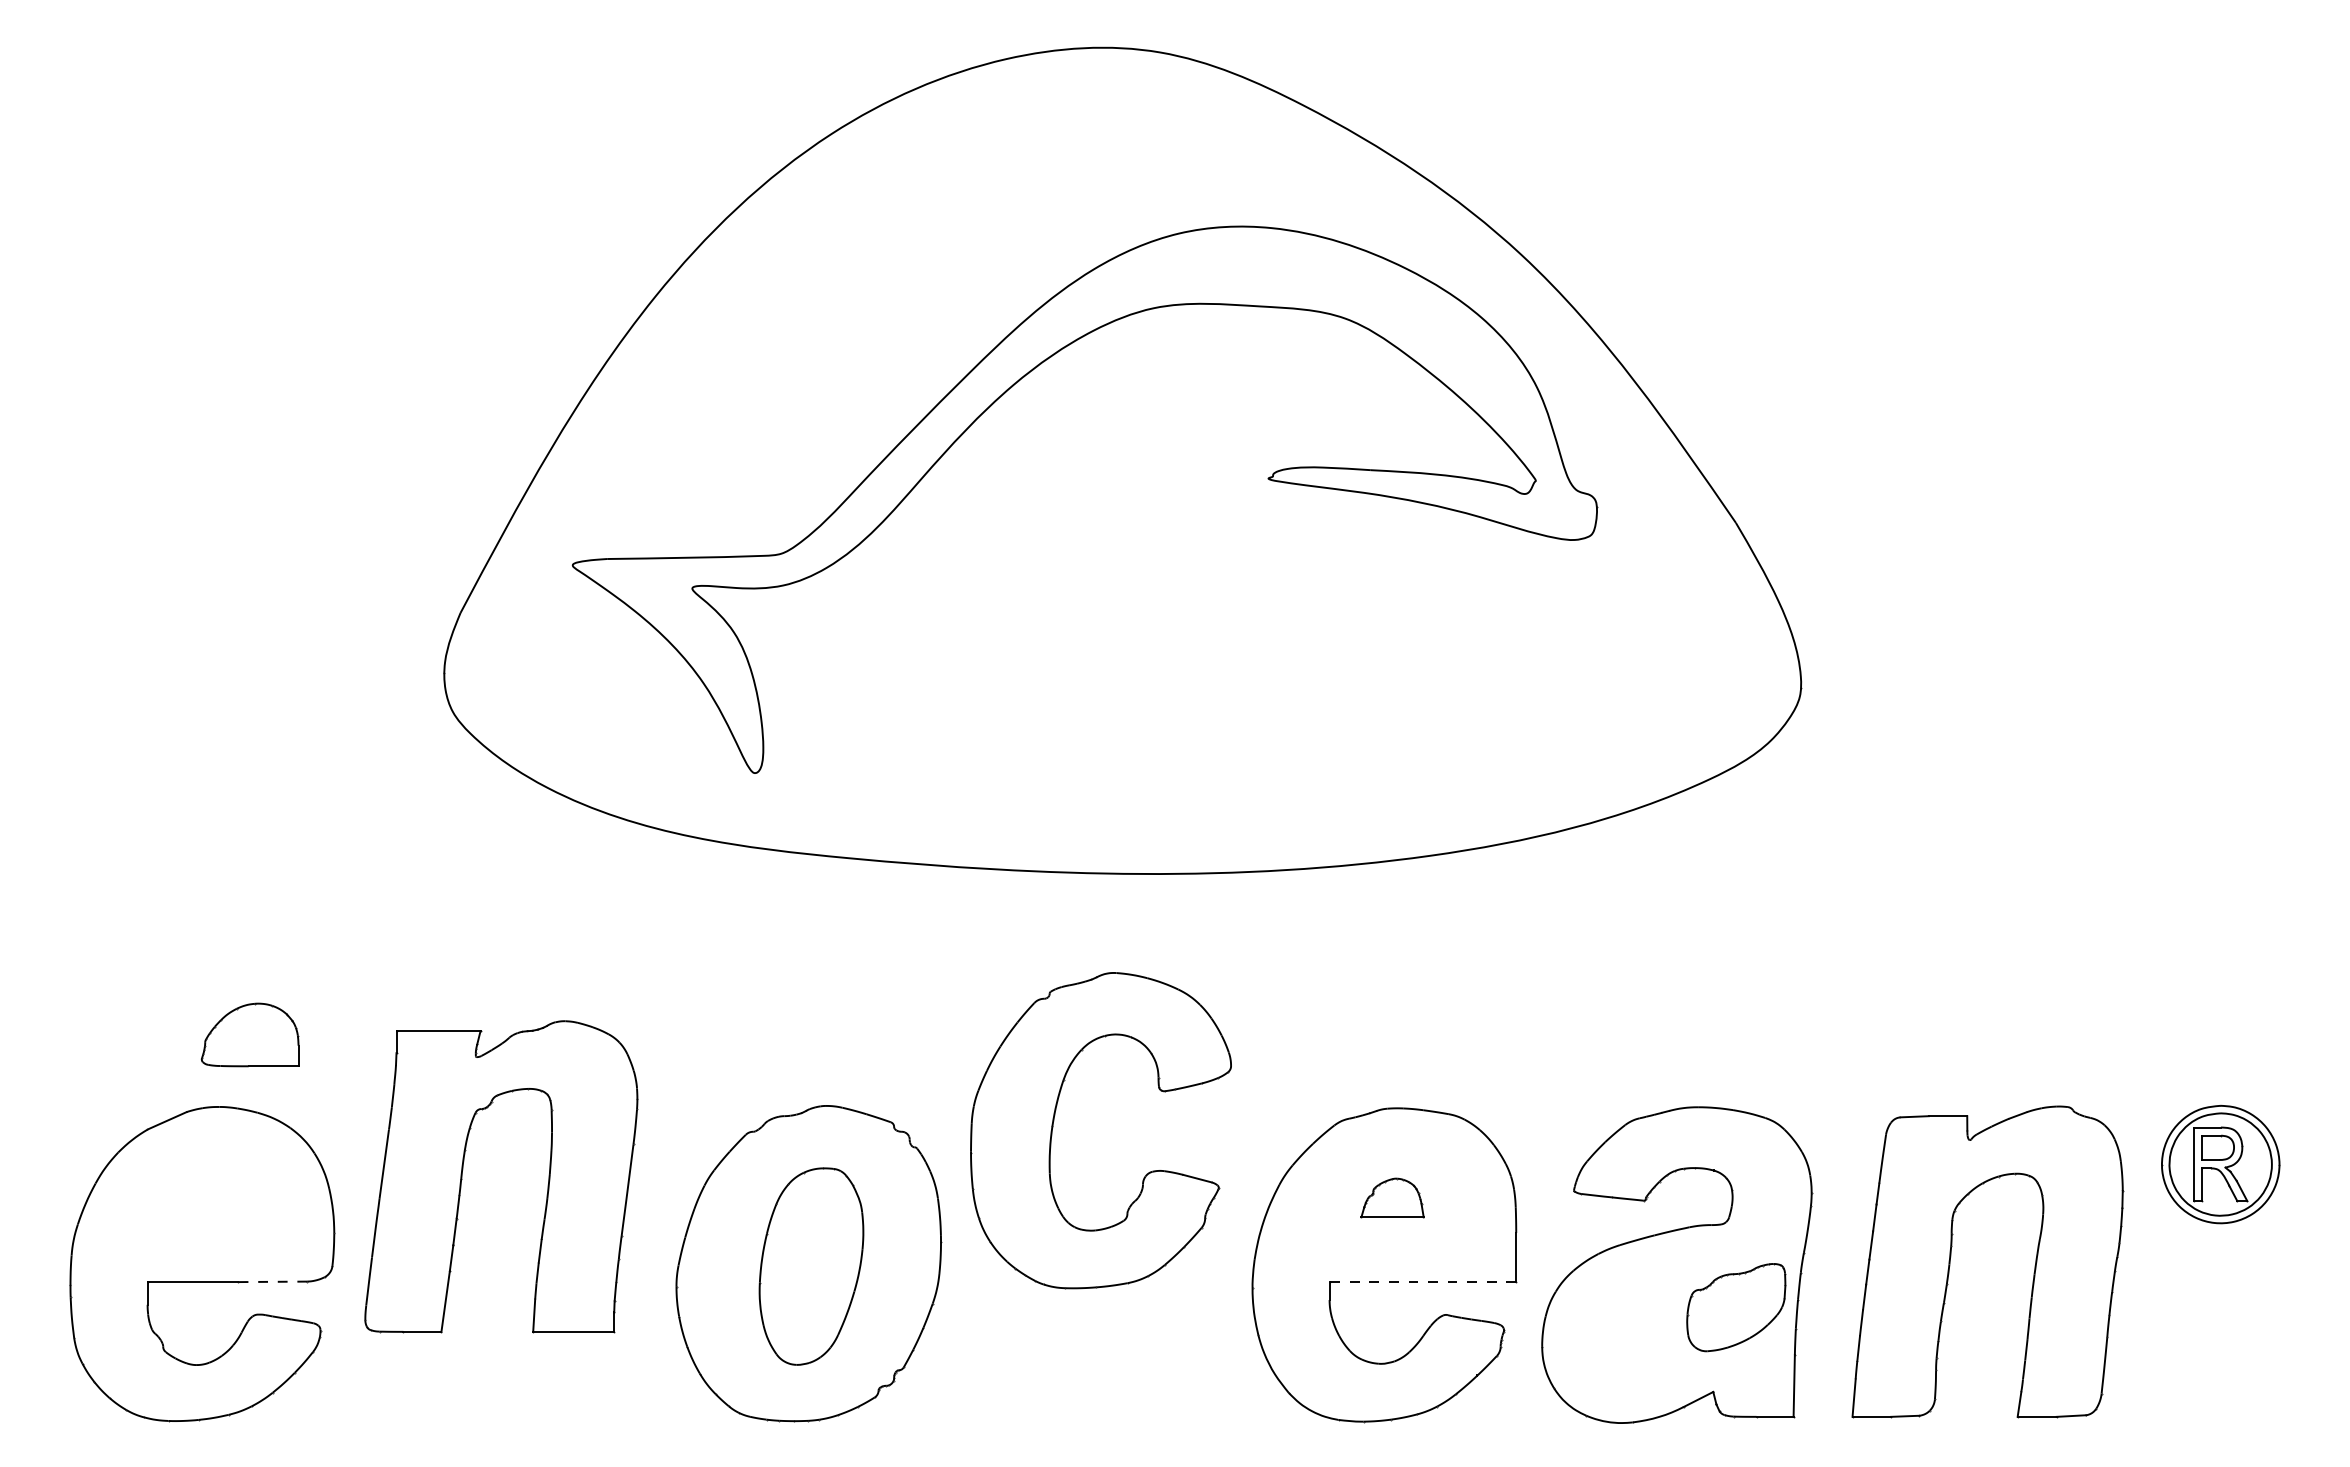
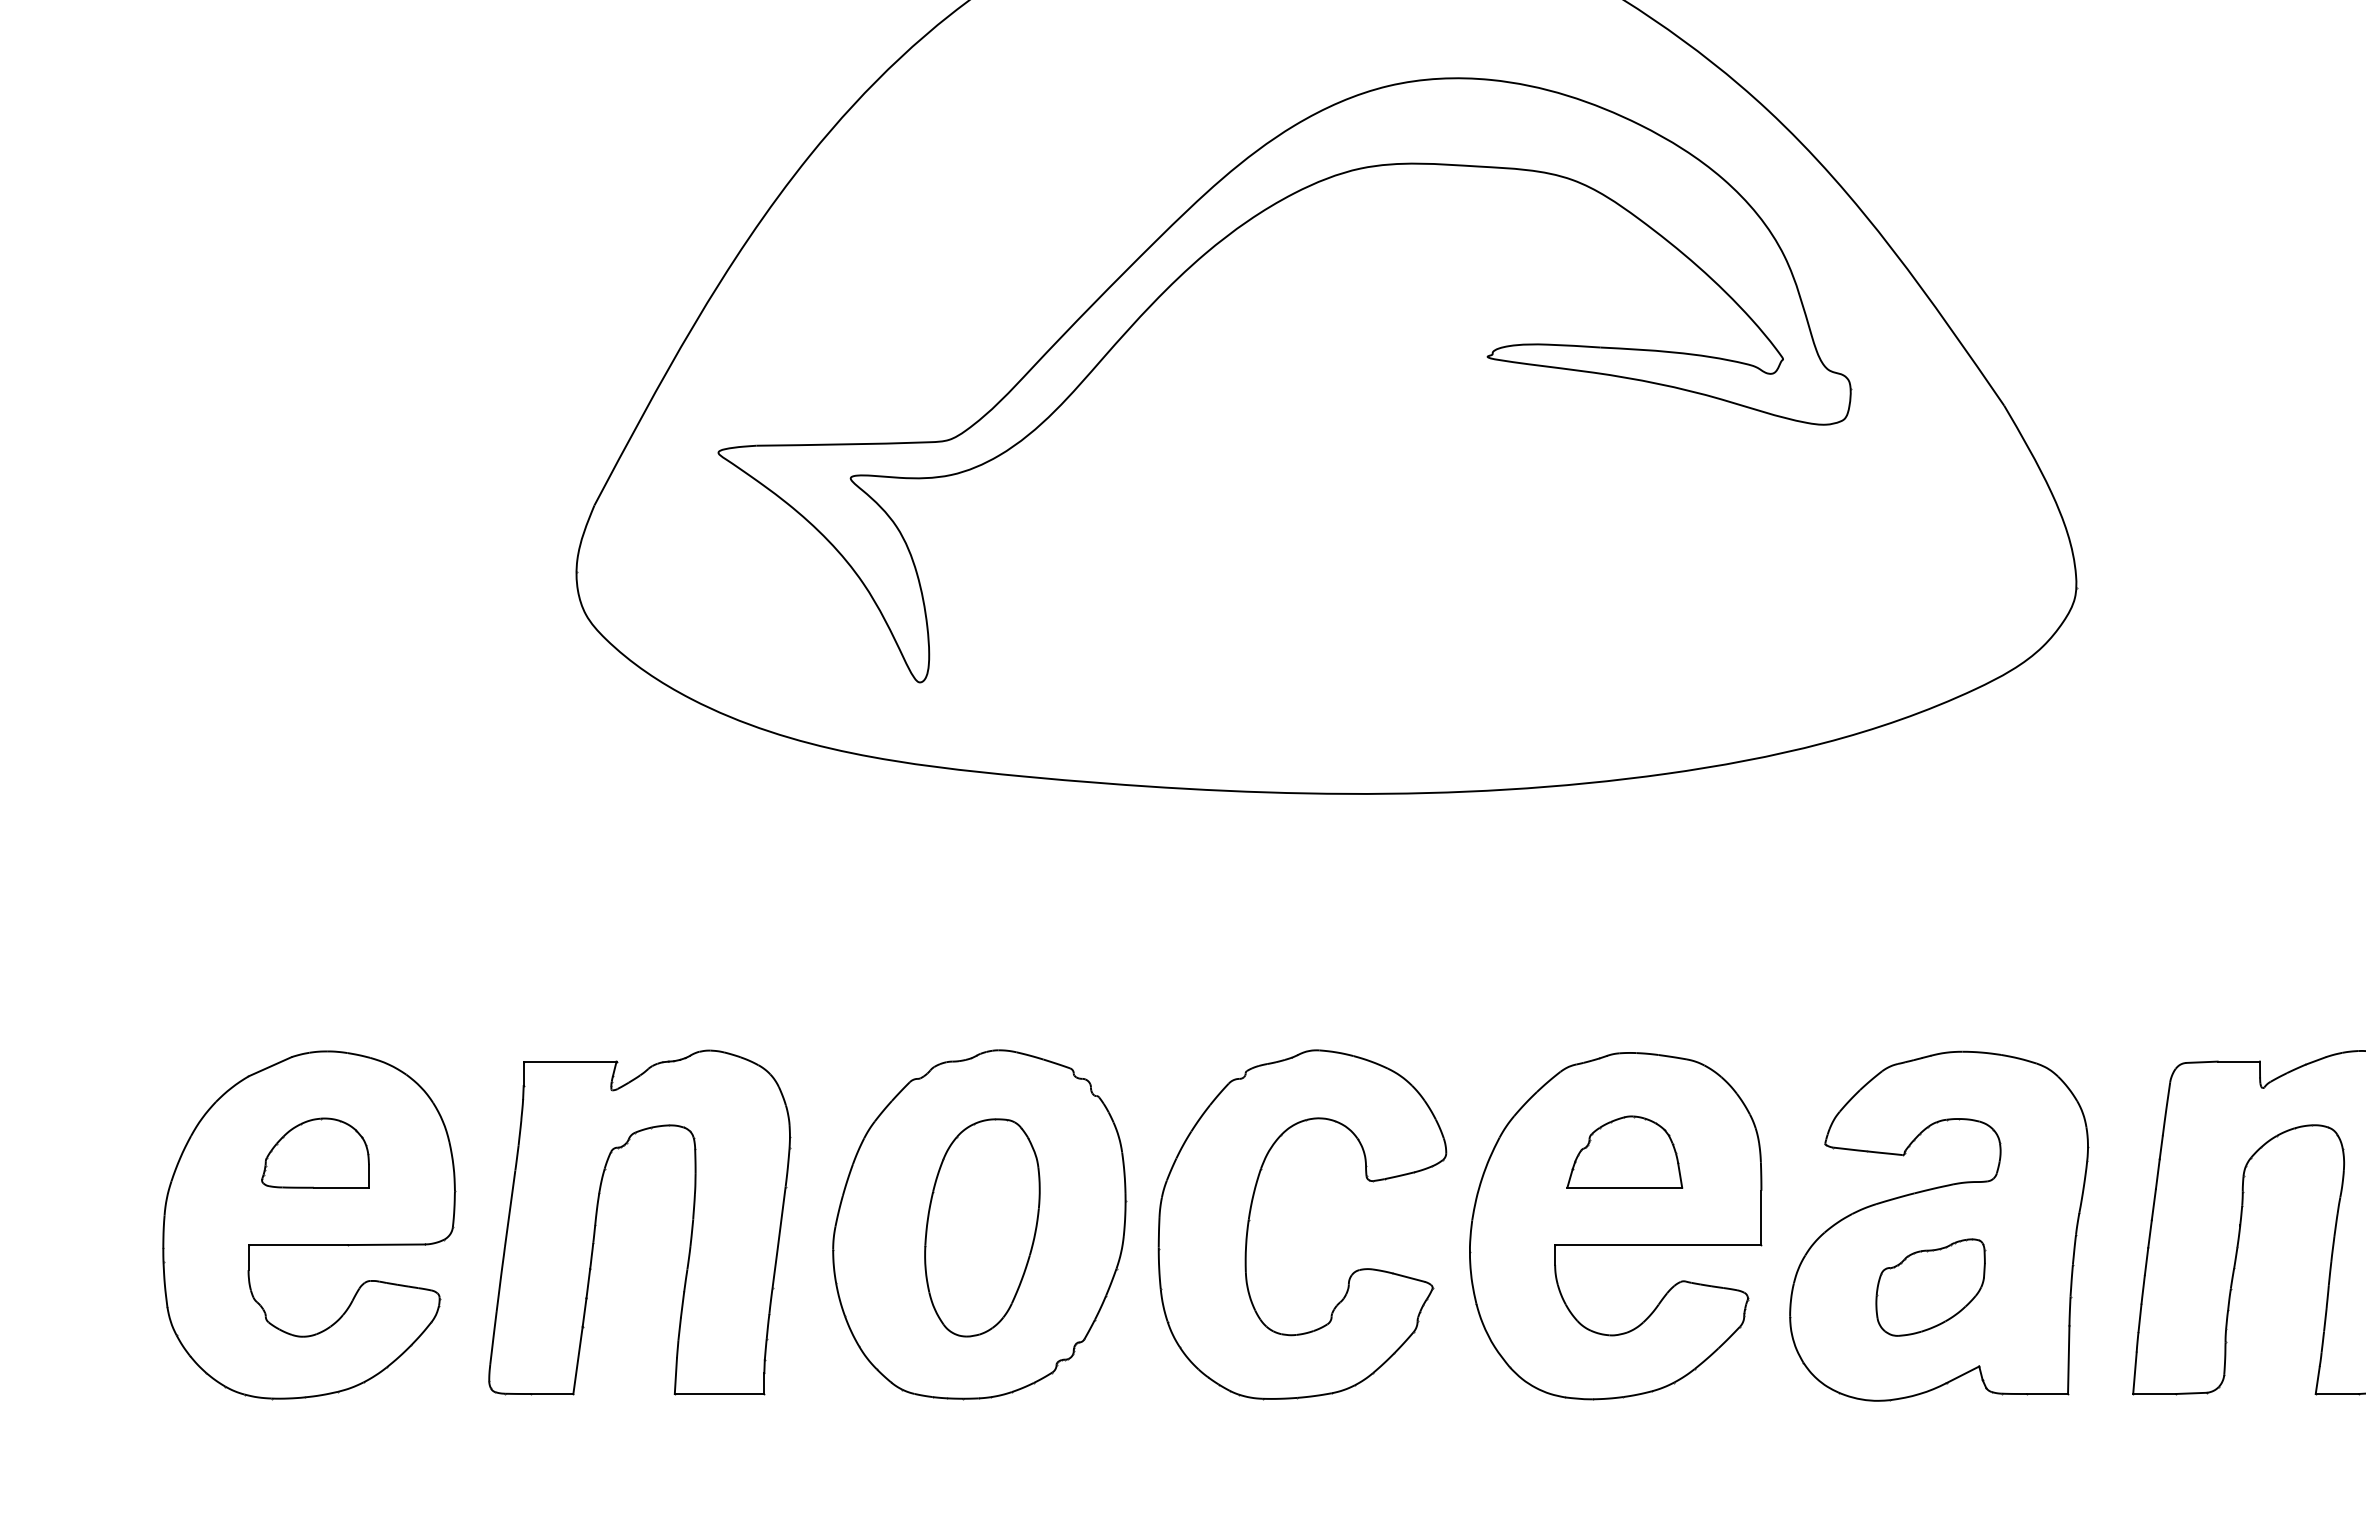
part: (249, 1034) -> (314, 1152), moved
part: (1054, 1121) -> (1251, 1214), moved
part: (463, 1169) -> (597, 1214), moved
part: (1392, 1197) -> (1624, 1151), size x1.67
line: (272, 1281) -> (386, 1244), dashed -> solid
line: (1422, 1282) -> (1657, 1245), dashed -> solid
part: (1736, 1307) -> (1930, 1287), moved

